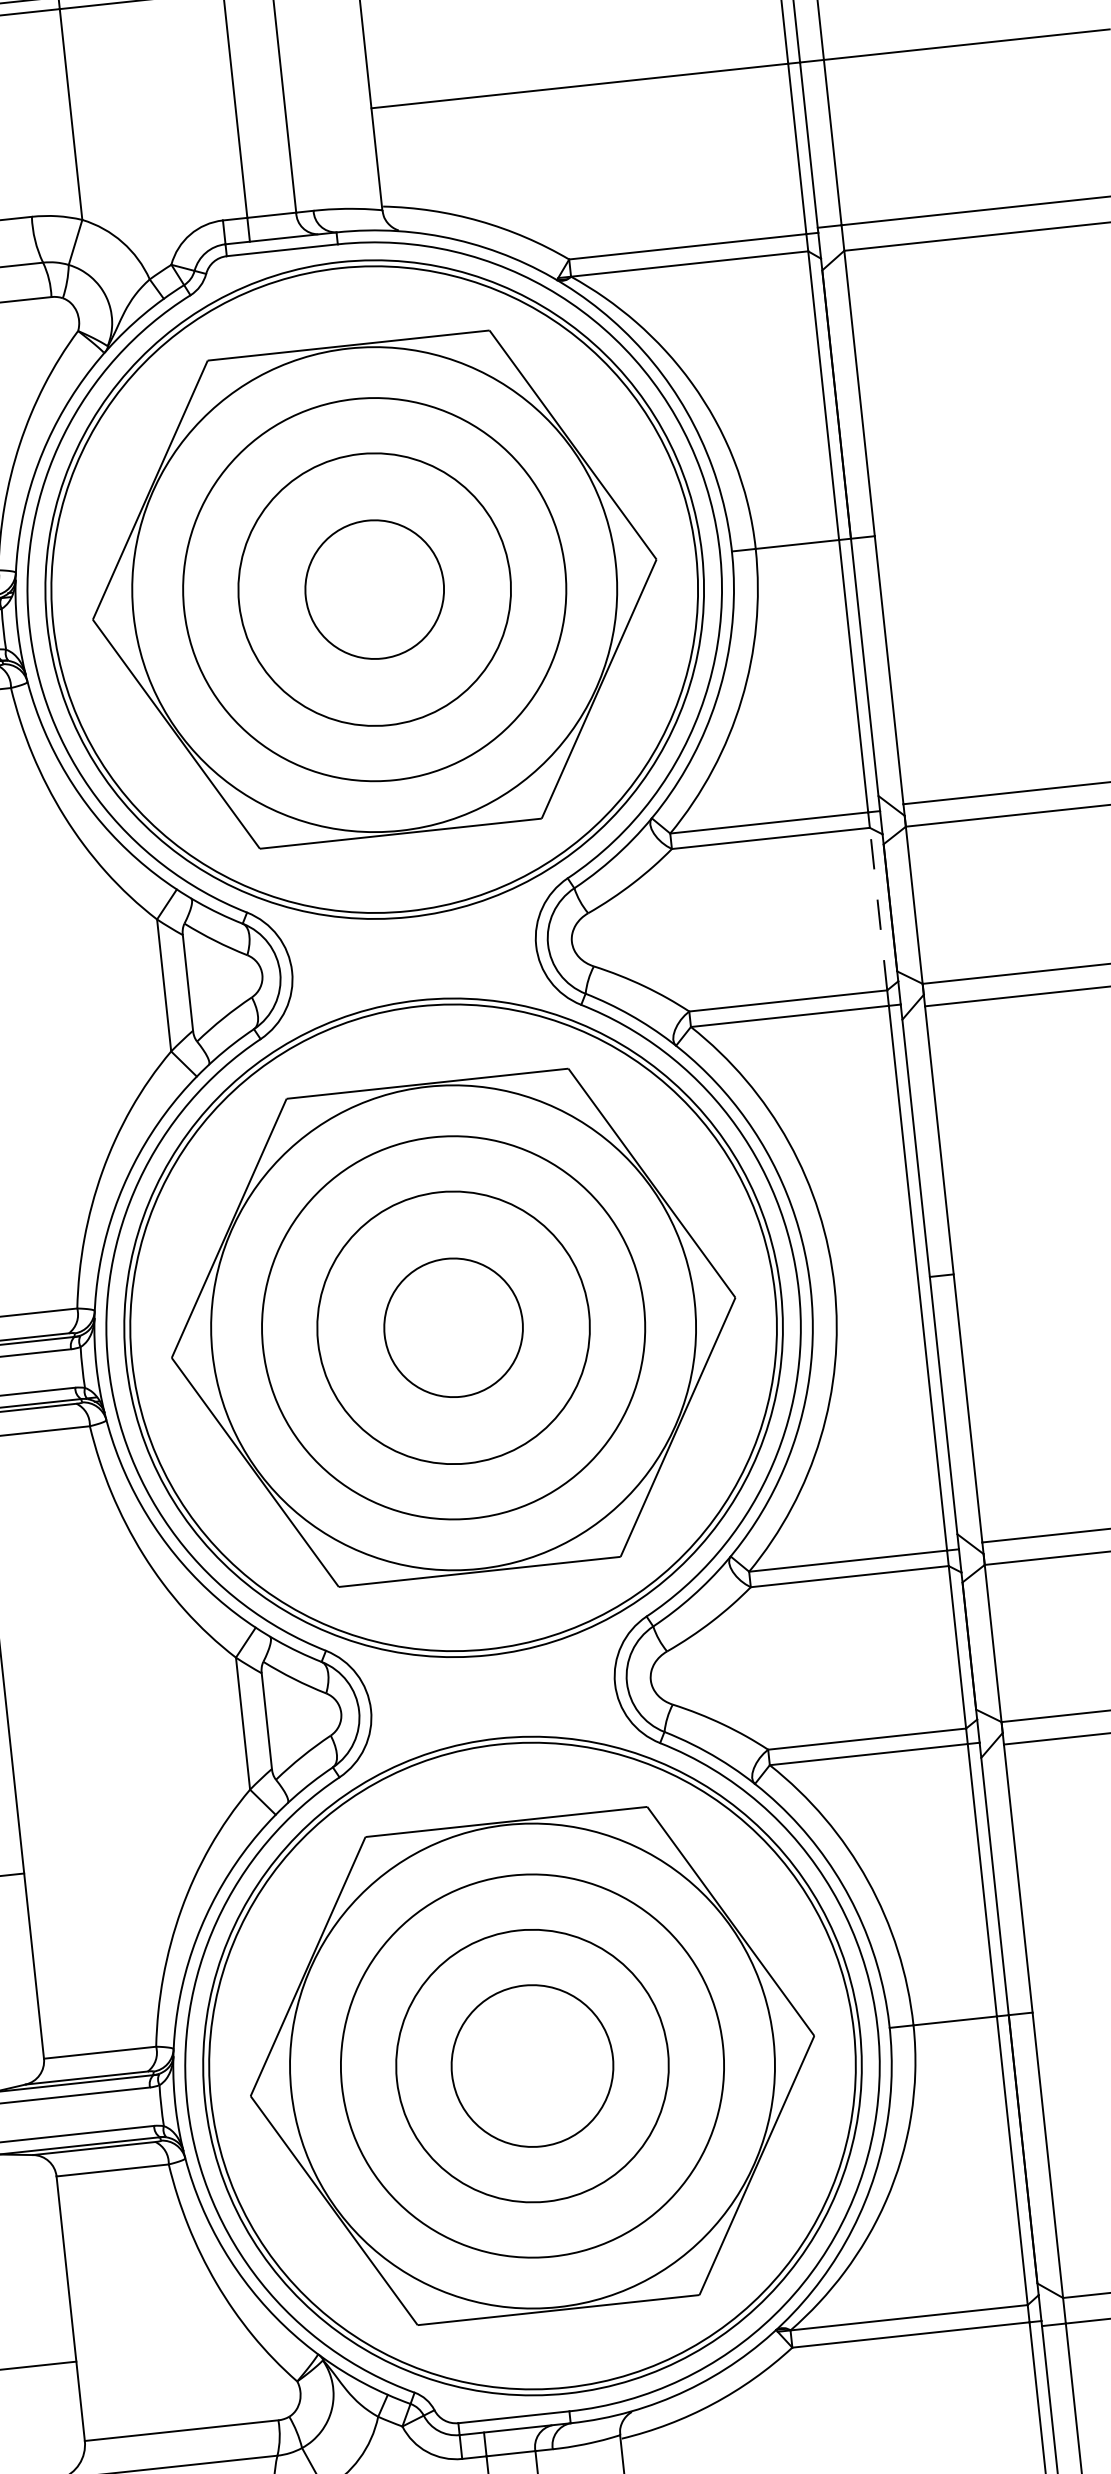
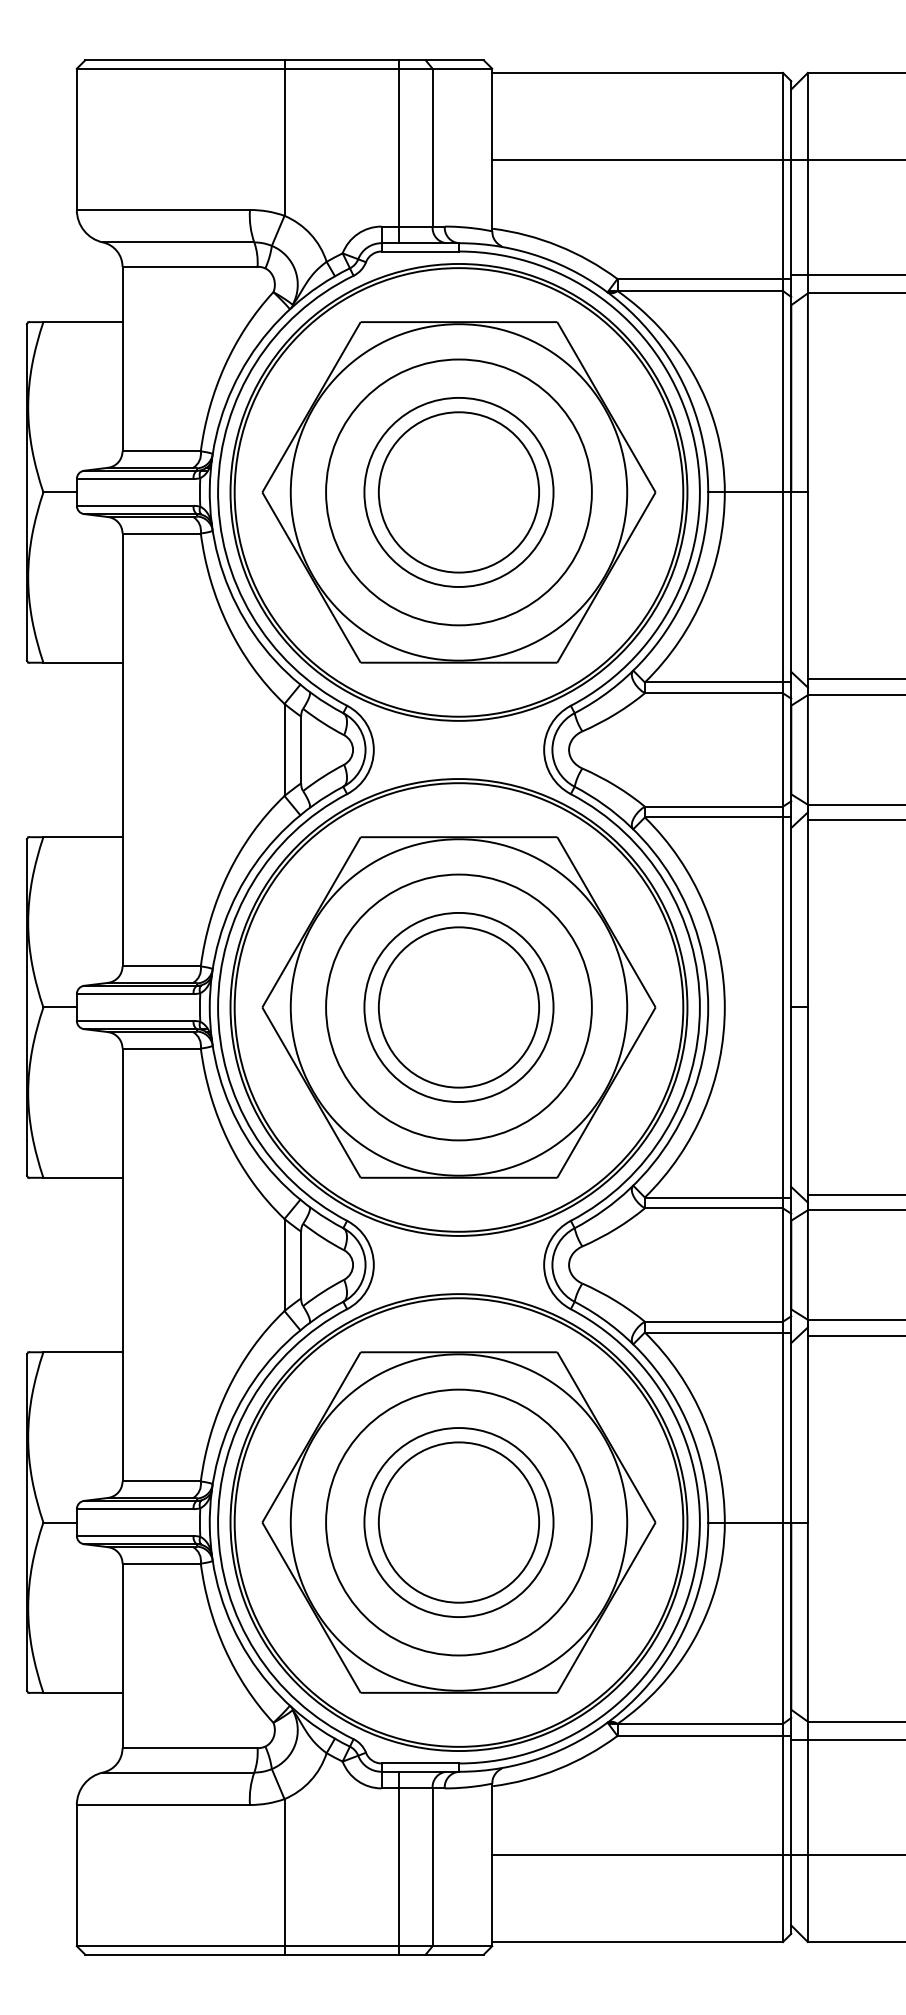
circle: (374, 589) -> (458, 492), size x1.67
line: (877, 908) -> (782, 749), dashed -> solid
circle: (452, 1327) -> (458, 1007), size x1.67
circle: (531, 2066) -> (458, 1522), size x1.43

